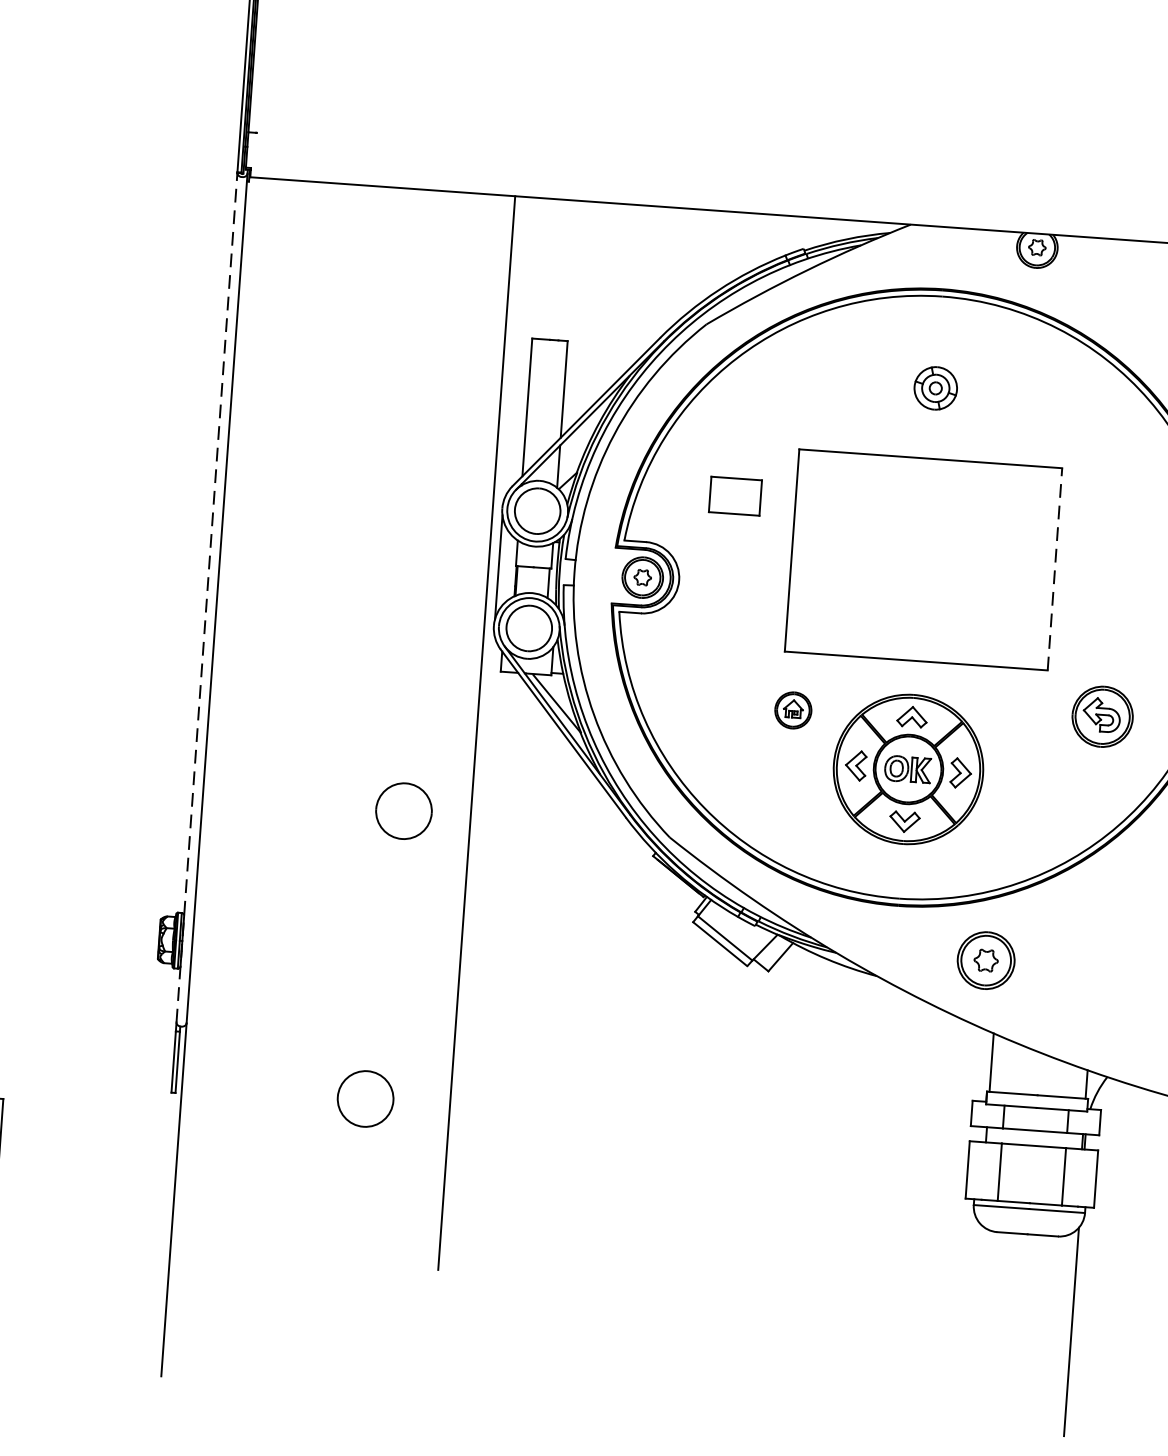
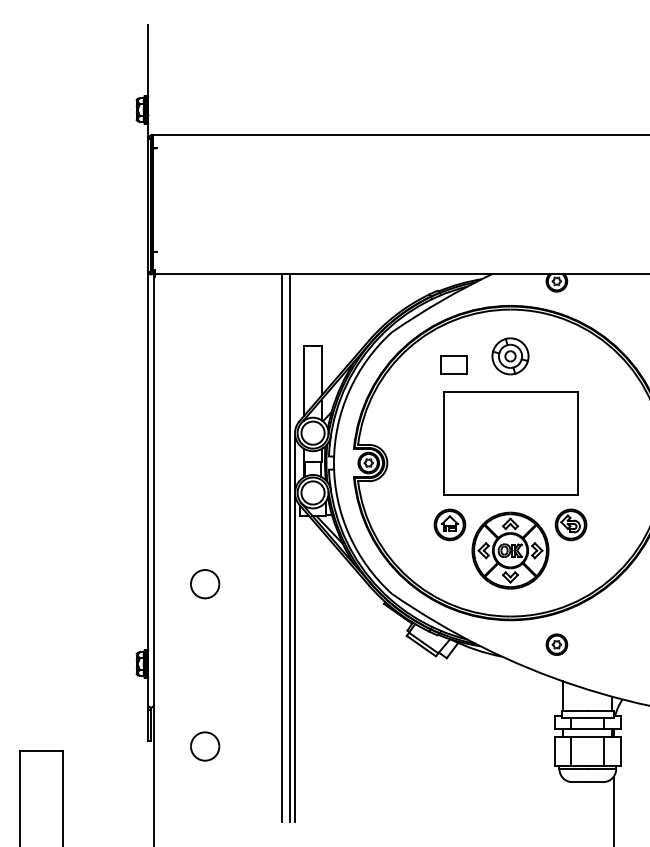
part: (935, 388) -> (510, 356), size x1.67
part: (734, 494) -> (453, 364), moved
line: (1054, 568) -> (577, 443), dashed -> solid
line: (206, 598) -> (148, 489), dashed -> solid
part: (792, 709) -> (449, 524), size x1.67
part: (1101, 715) -> (570, 524), moved
line: (461, 731) -> (282, 547), added
part: (404, 811) -> (205, 584), moved
line: (471, 950) -> (295, 658), added
part: (985, 959) -> (556, 644), size x0.71
part: (366, 1098) -> (205, 746), moved

